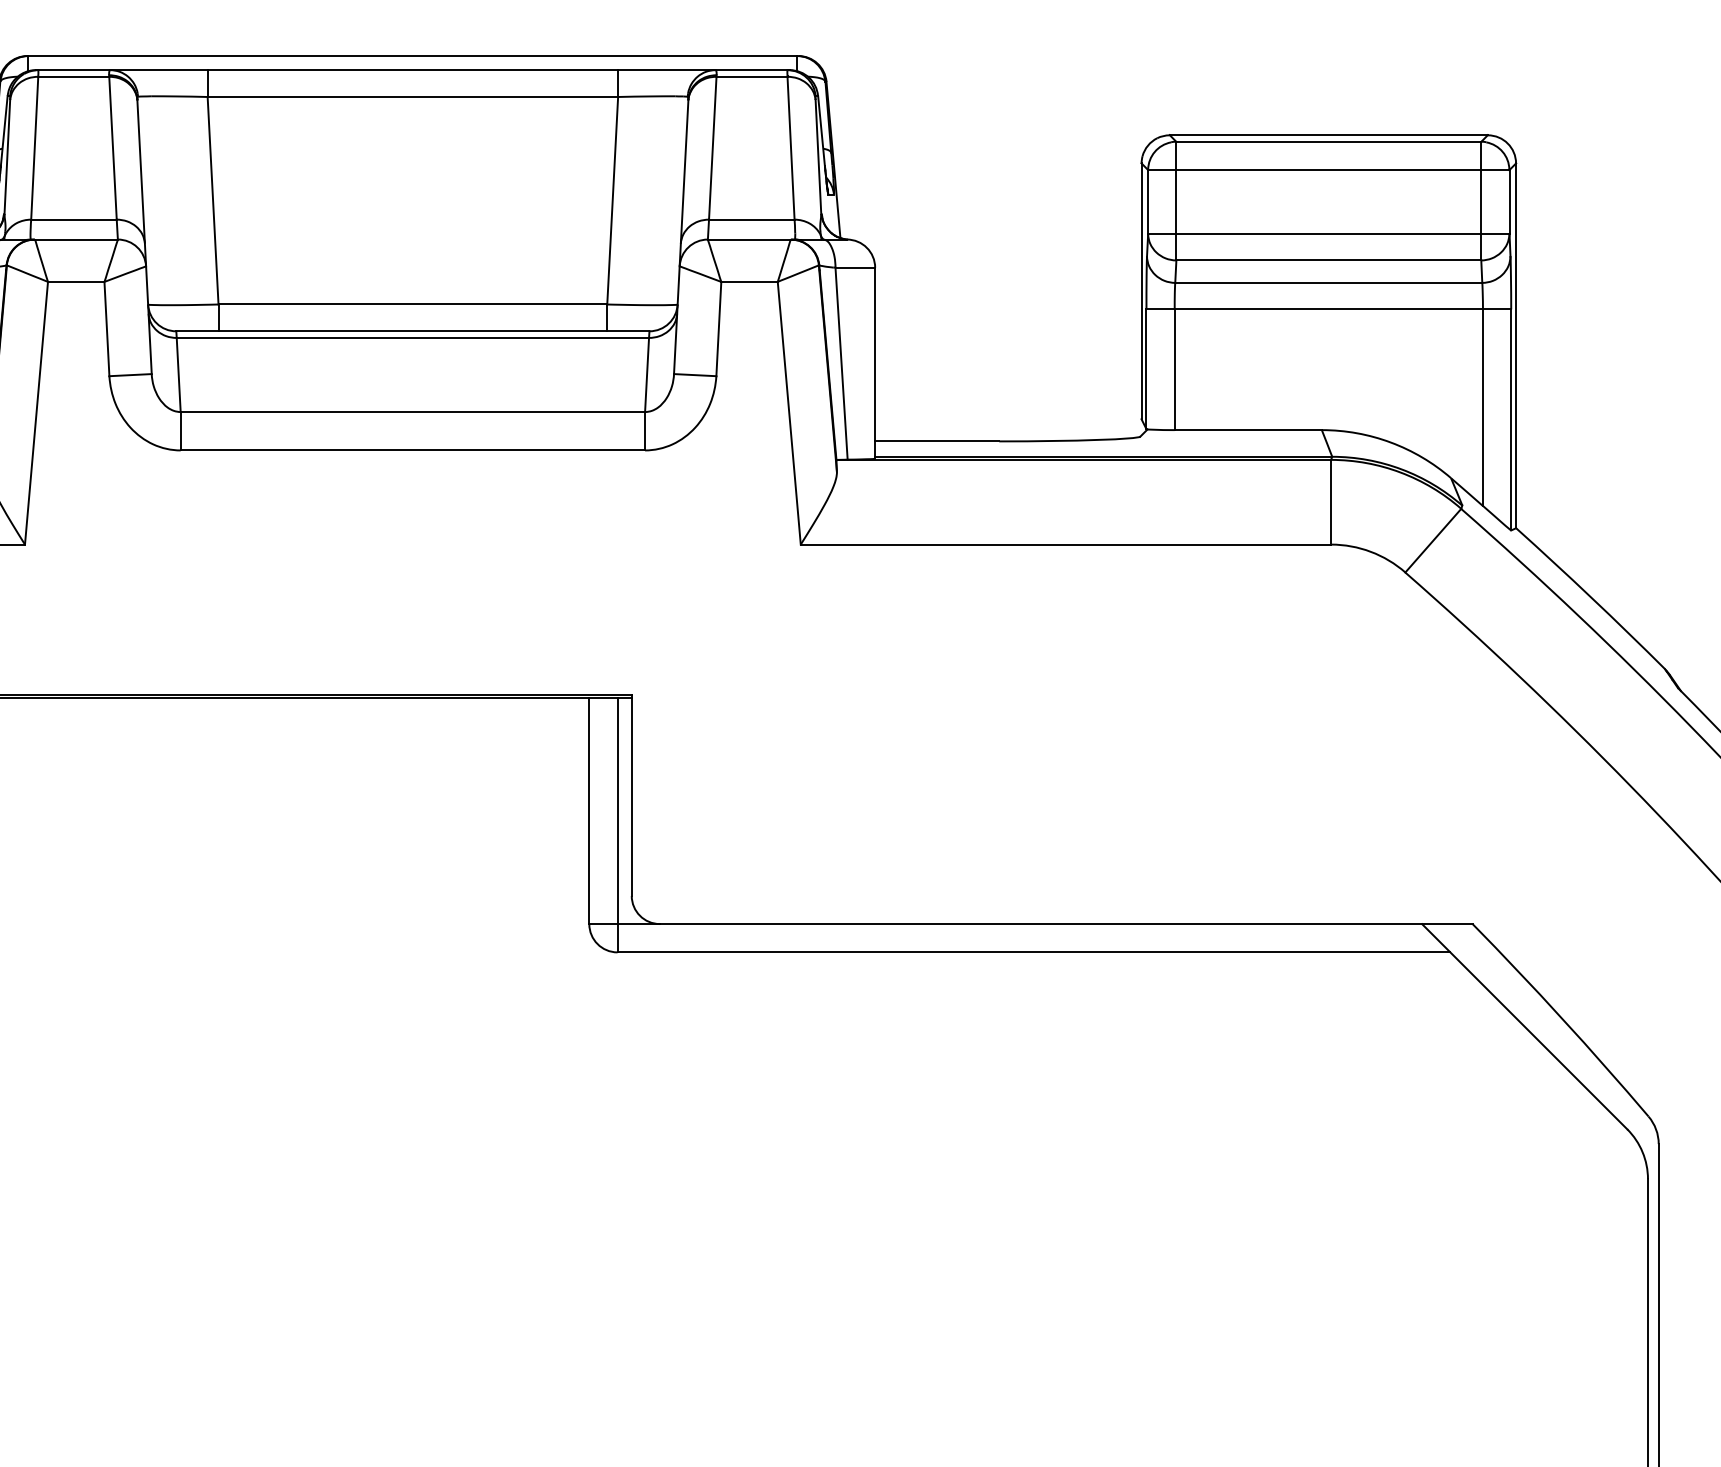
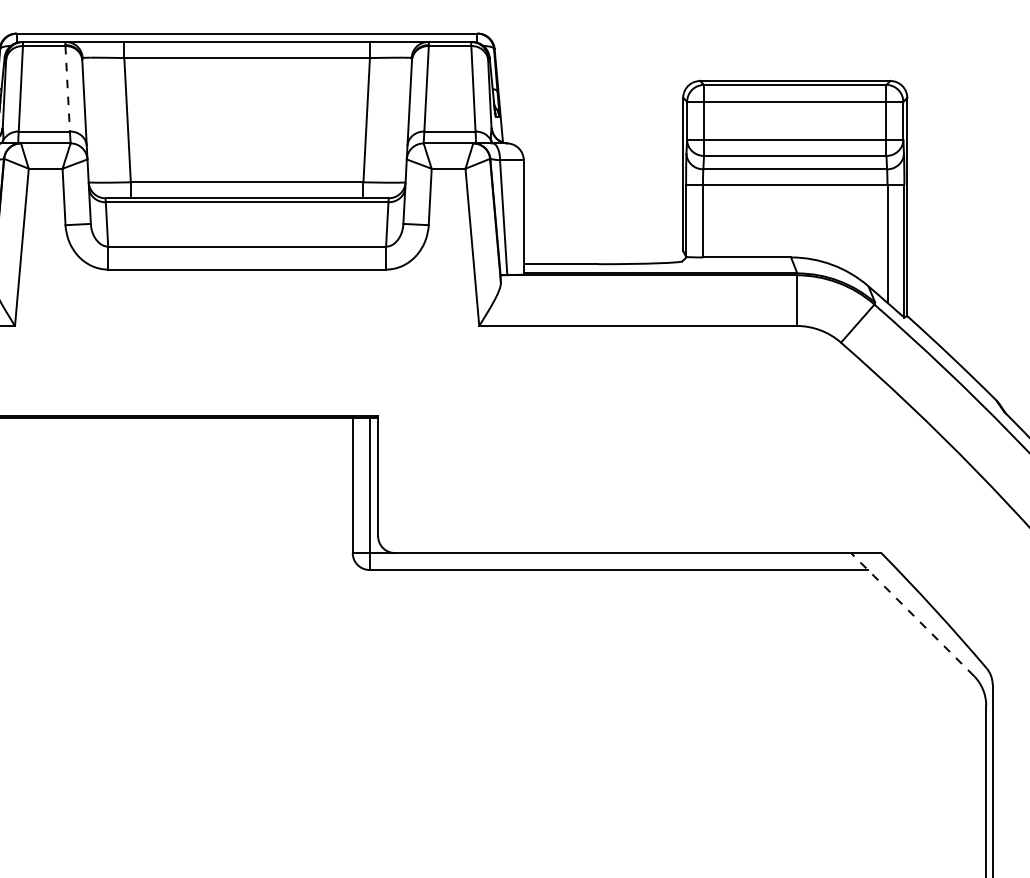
line: (112, 147) -> (67, 88), solid -> dashed
line: (1524, 1026) -> (912, 614), solid -> dashed

